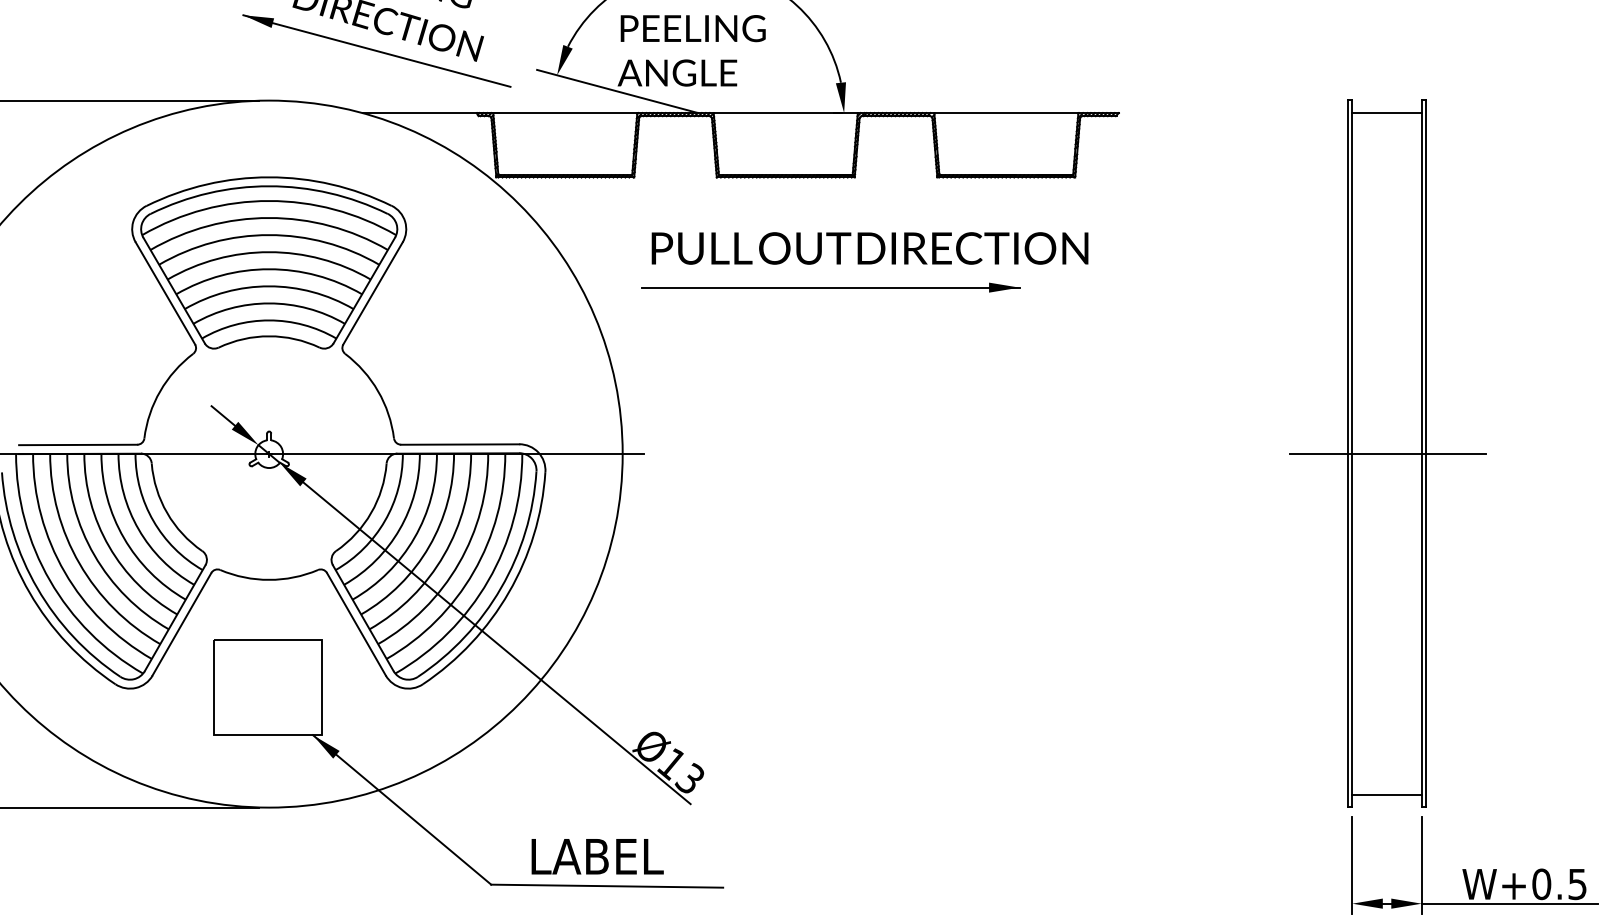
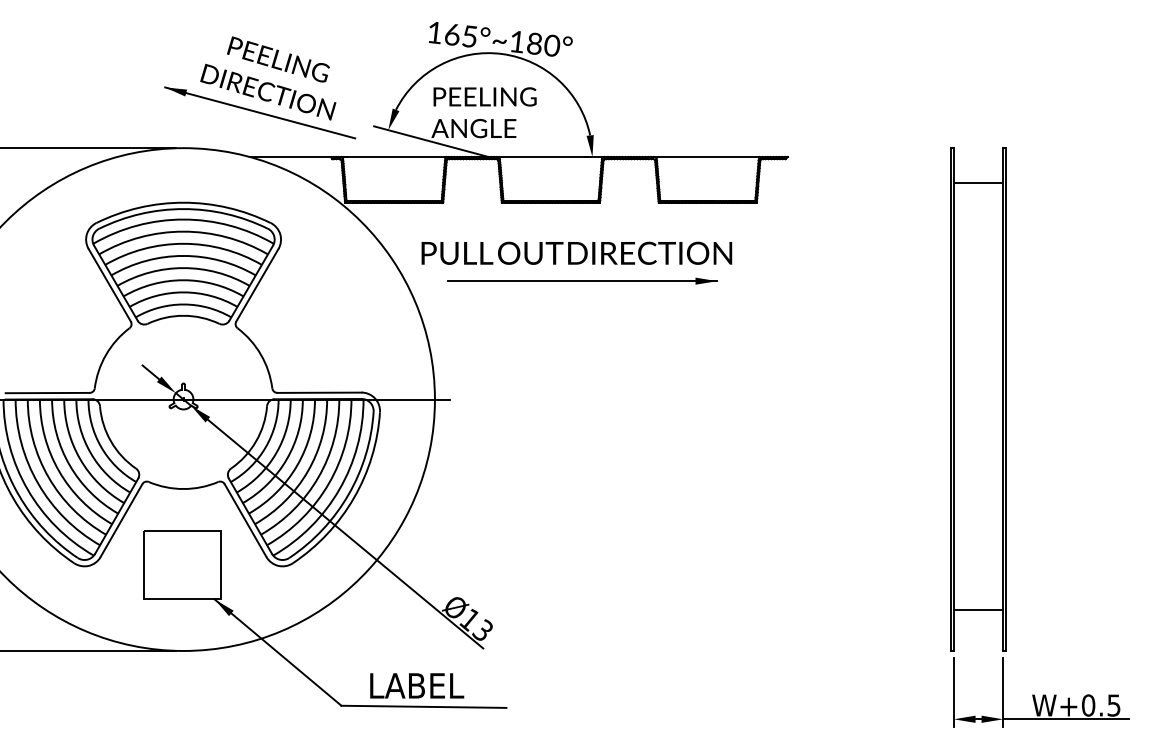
line: (1386, 112) -> (978, 182), moved
text: (869, 247) -> (576, 252), moved
line: (1386, 454) -> (978, 399), removed
line: (1386, 794) -> (978, 609), moved

